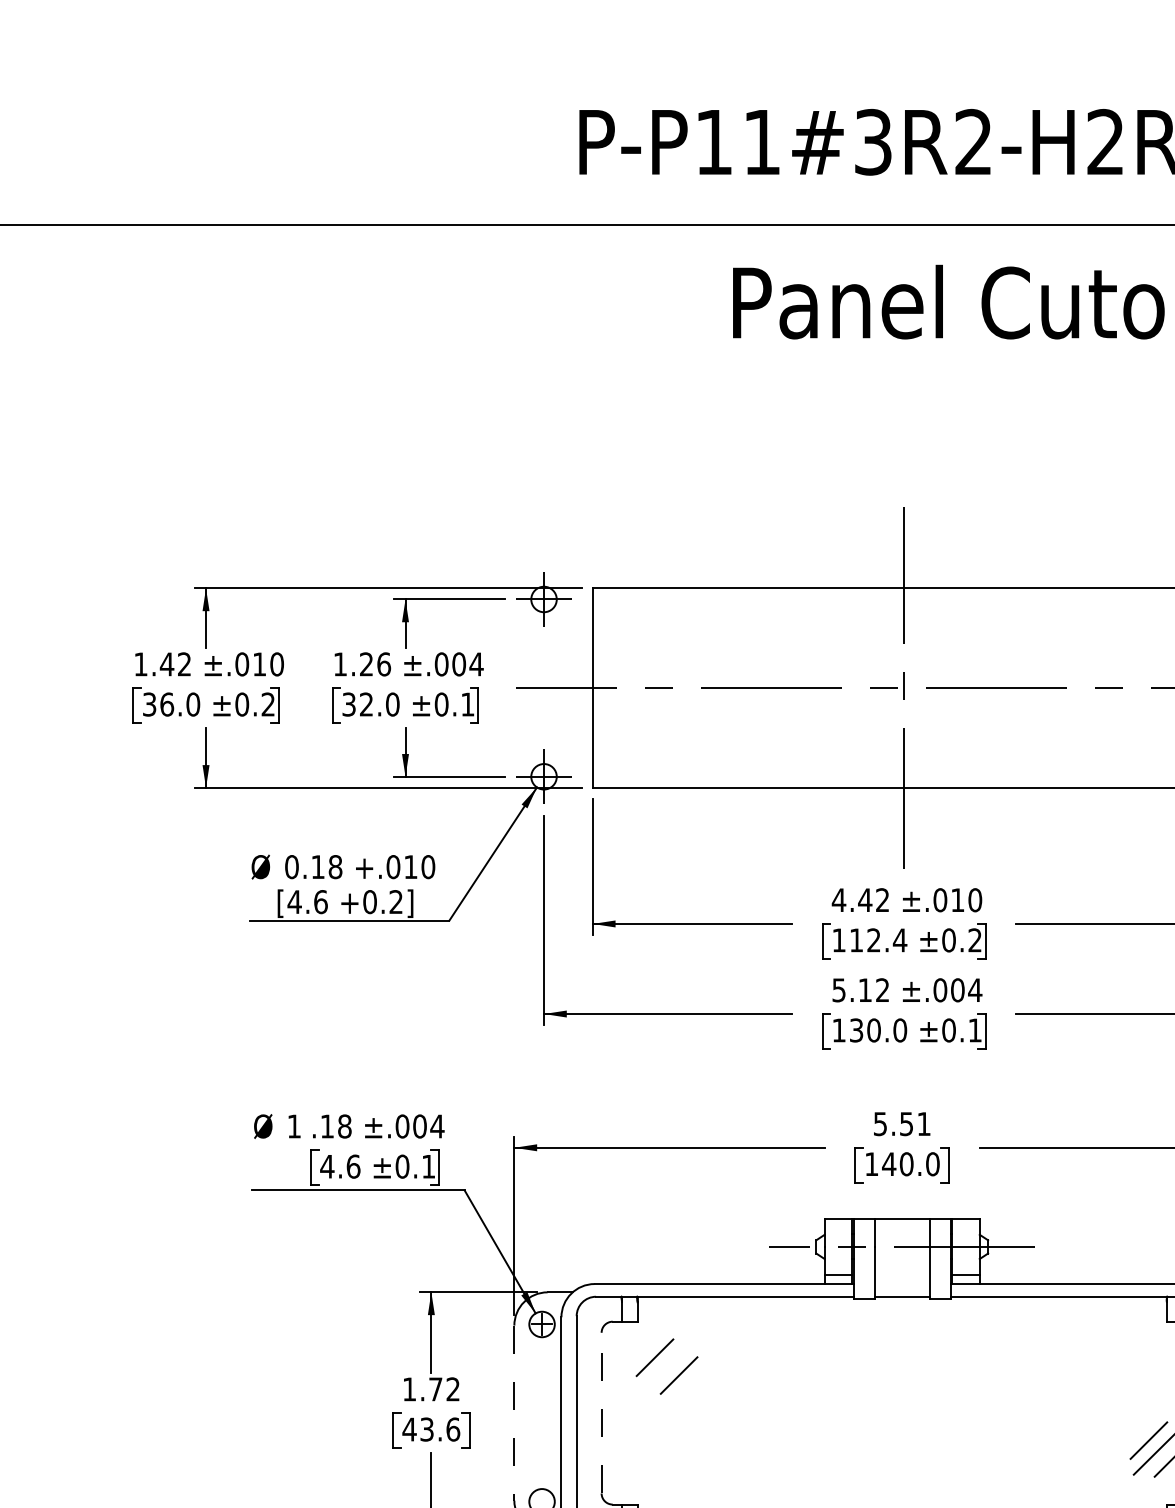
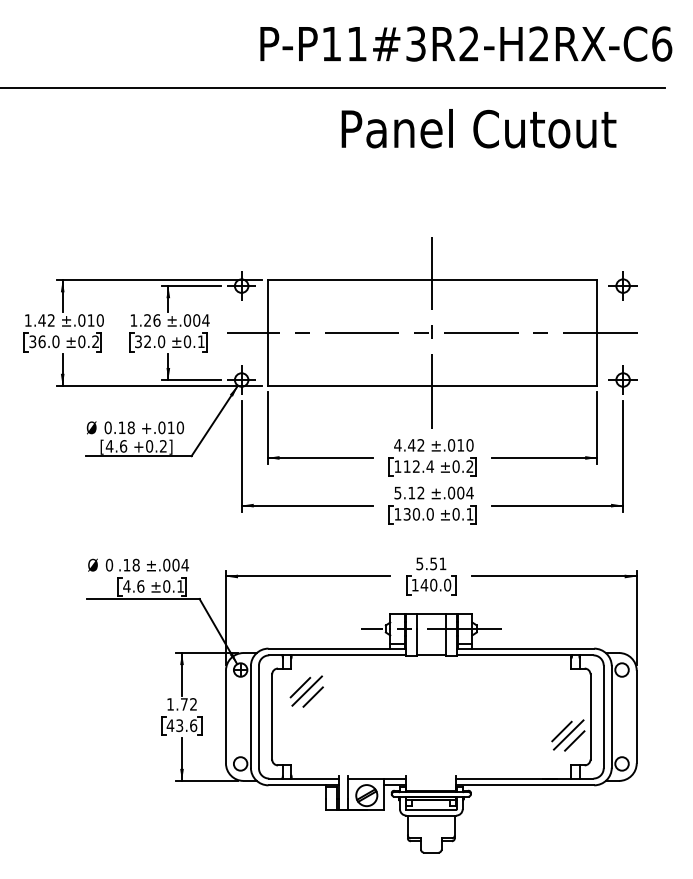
text: (294, 1125) -> (109, 564), 1 -> 0
line: (666, 1363) -> (306, 690), added
line: (602, 1412) -> (272, 716), dashed -> solid
line: (513, 1414) -> (225, 717), dashed -> solid

